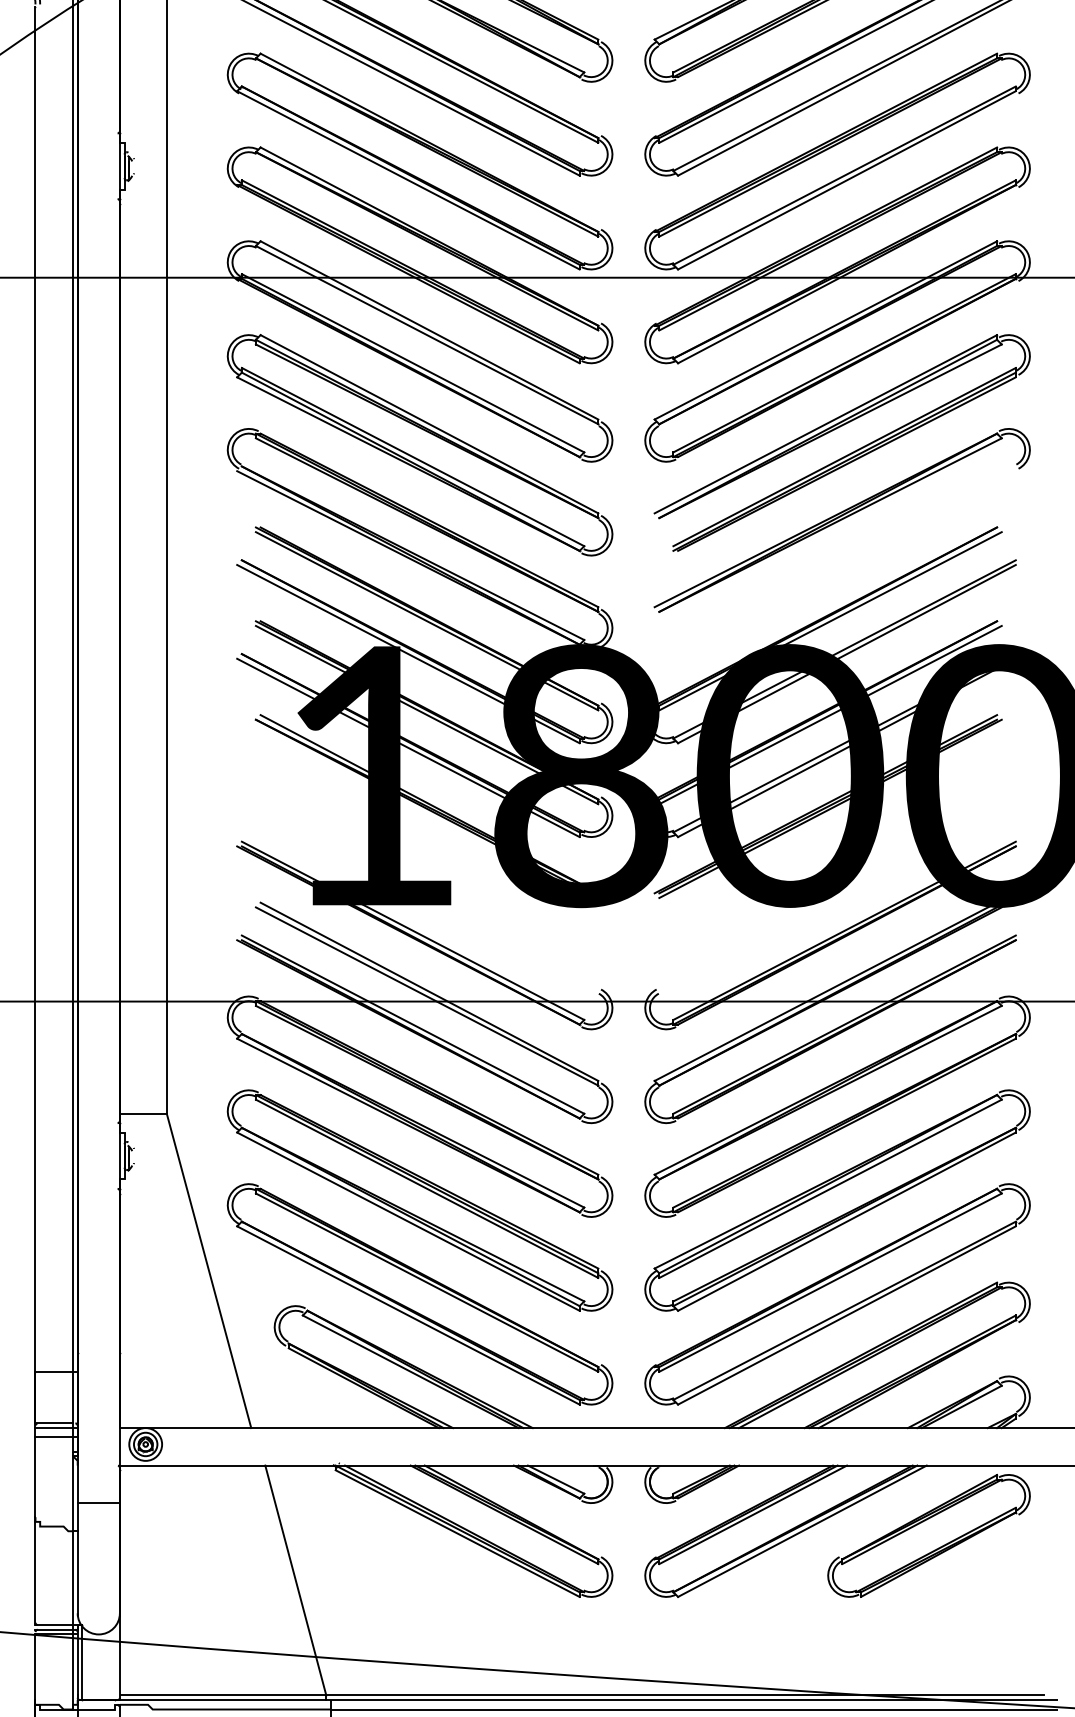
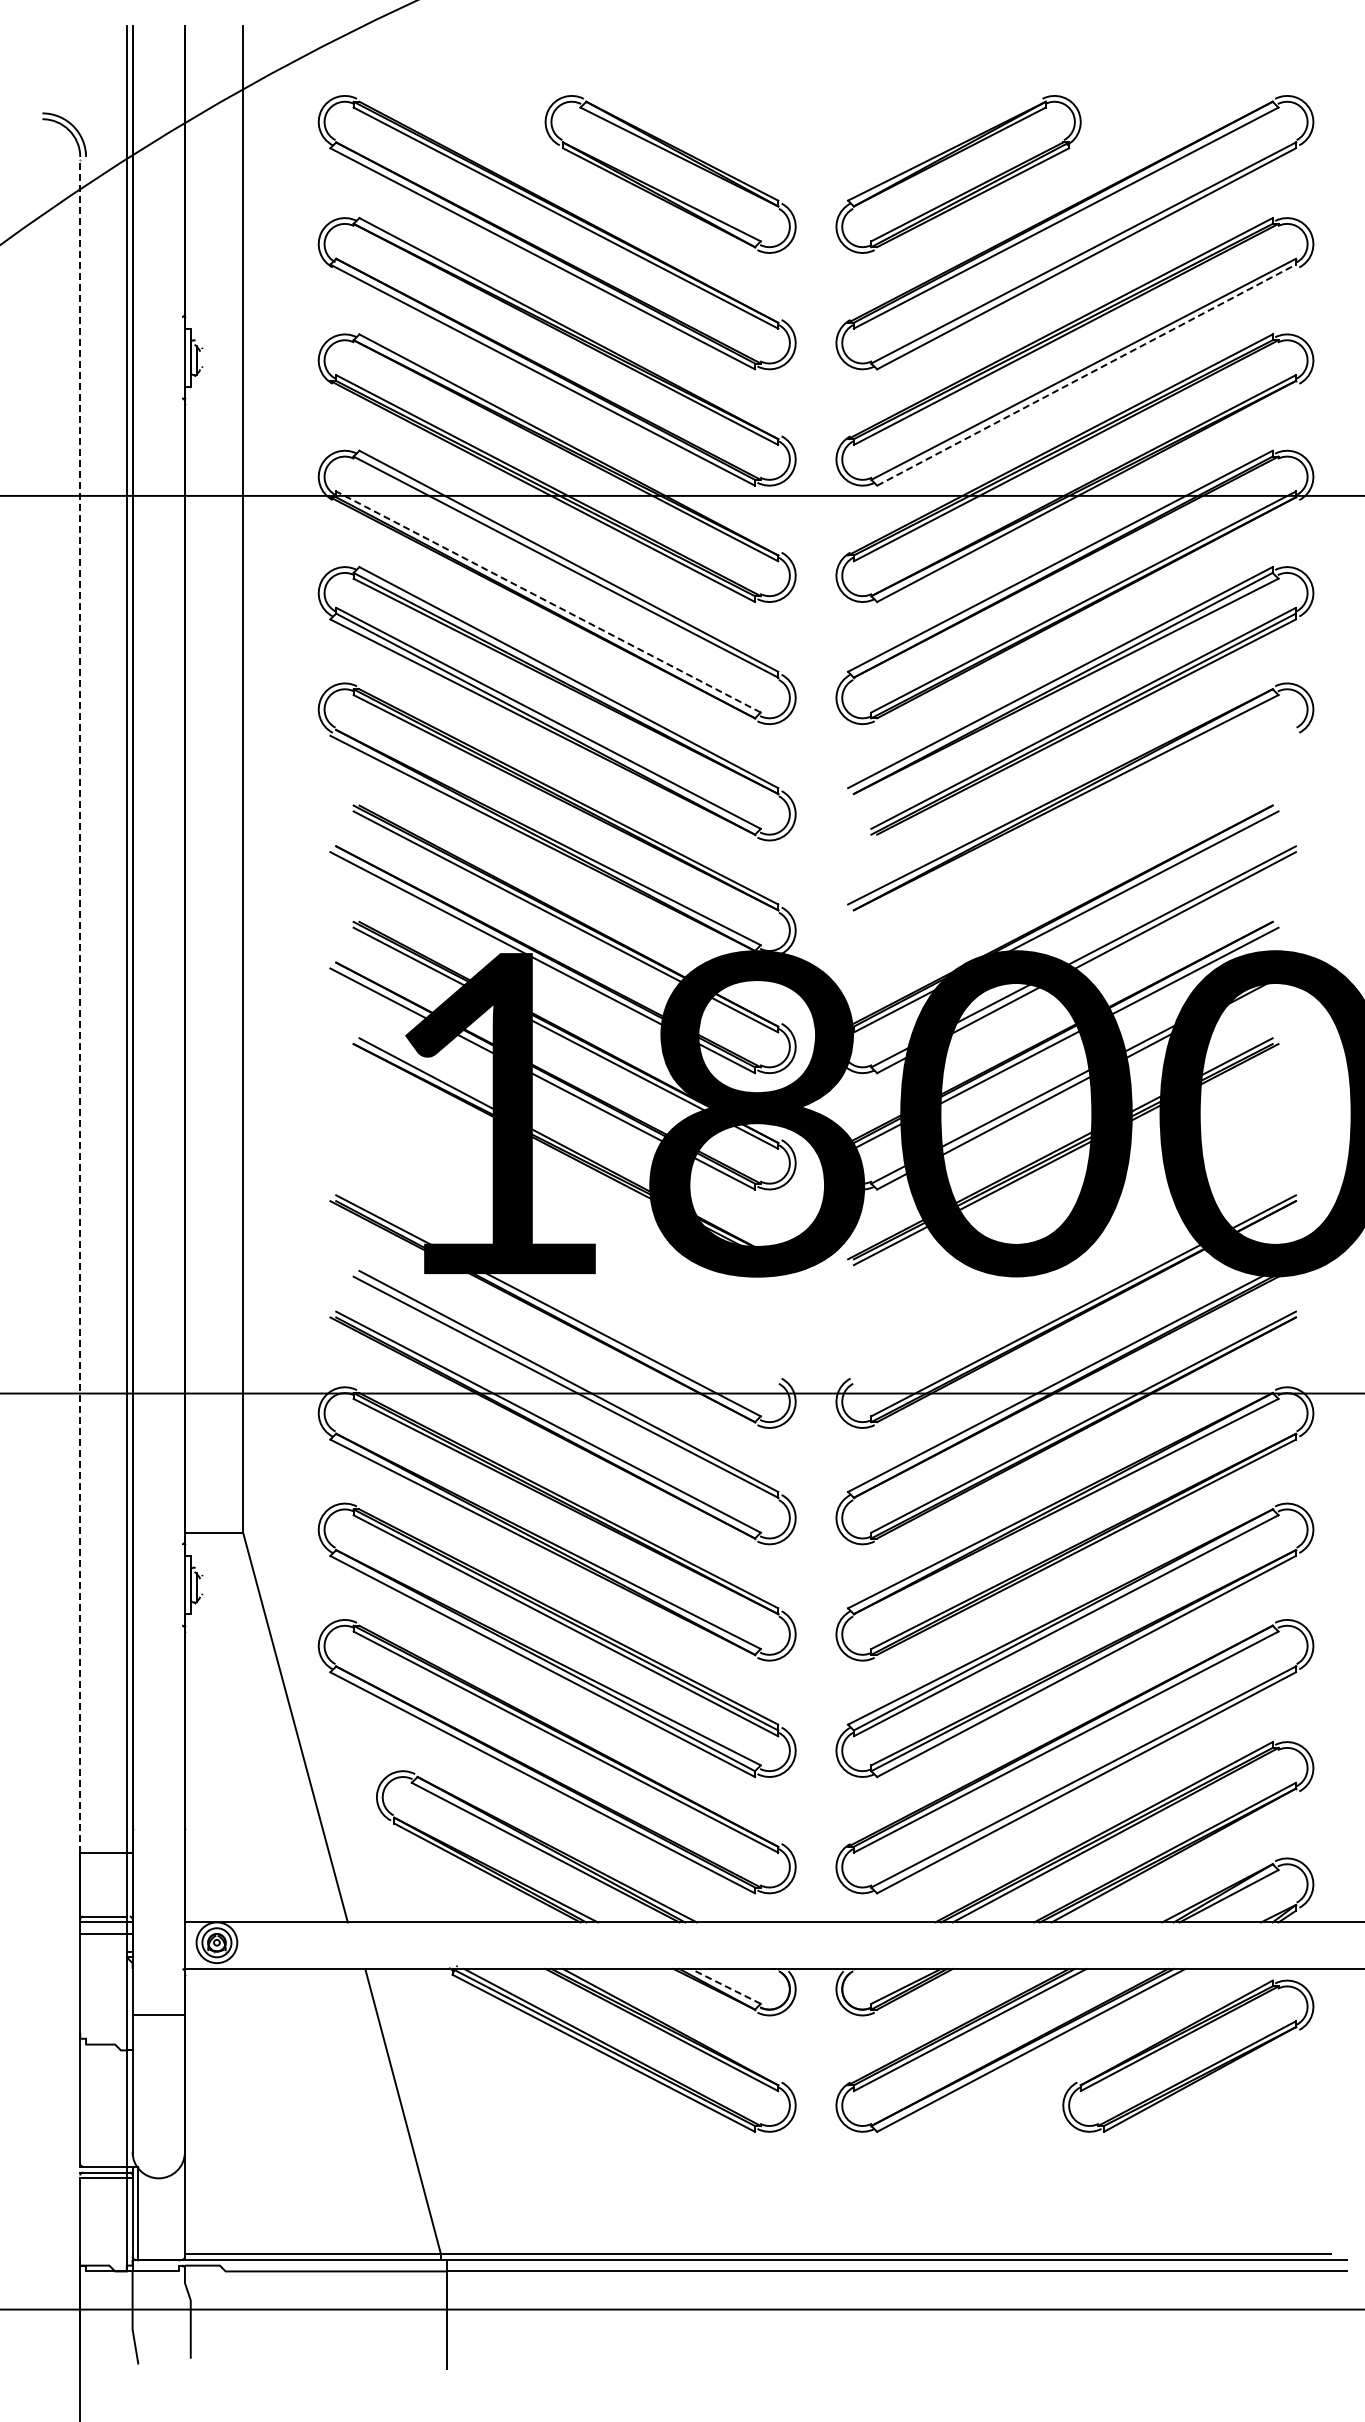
line: (846, 180) -> (1086, 375), solid -> dashed
line: (413, 362) -> (548, 601), solid -> dashed
line: (35, 688) -> (80, 1005), solid -> dashed
line: (555, 1479) -> (725, 1986), solid -> dashed

